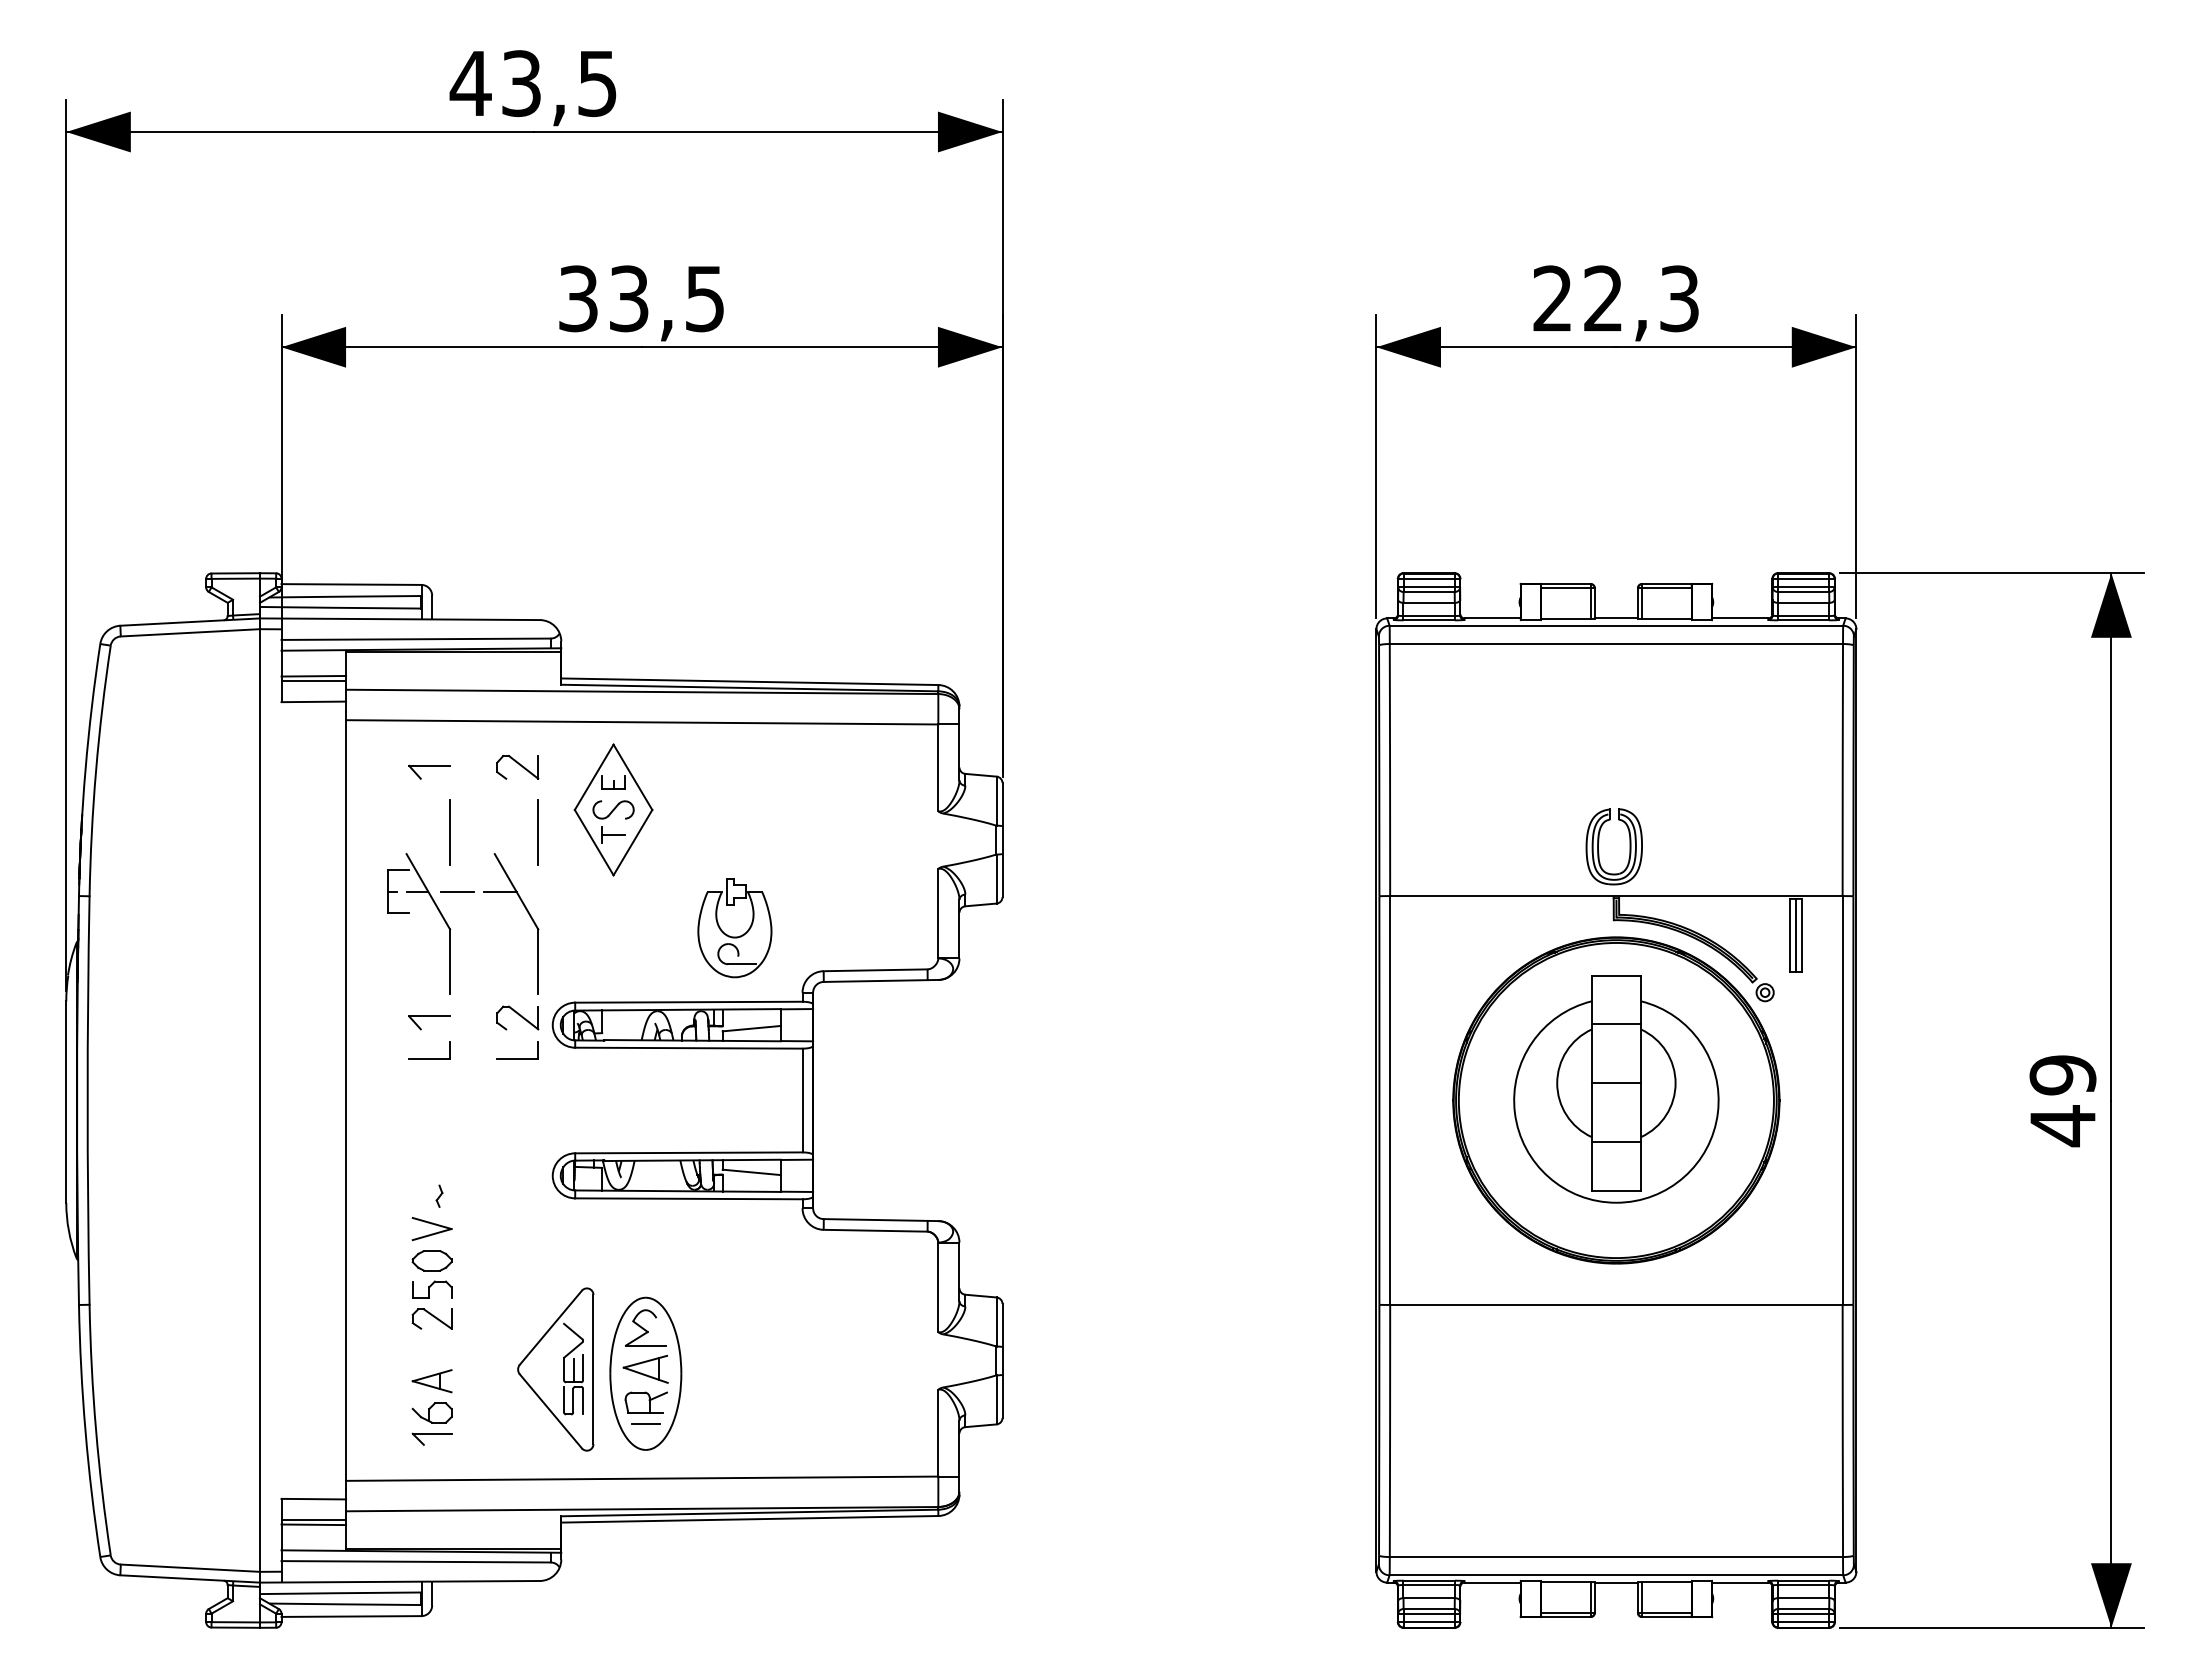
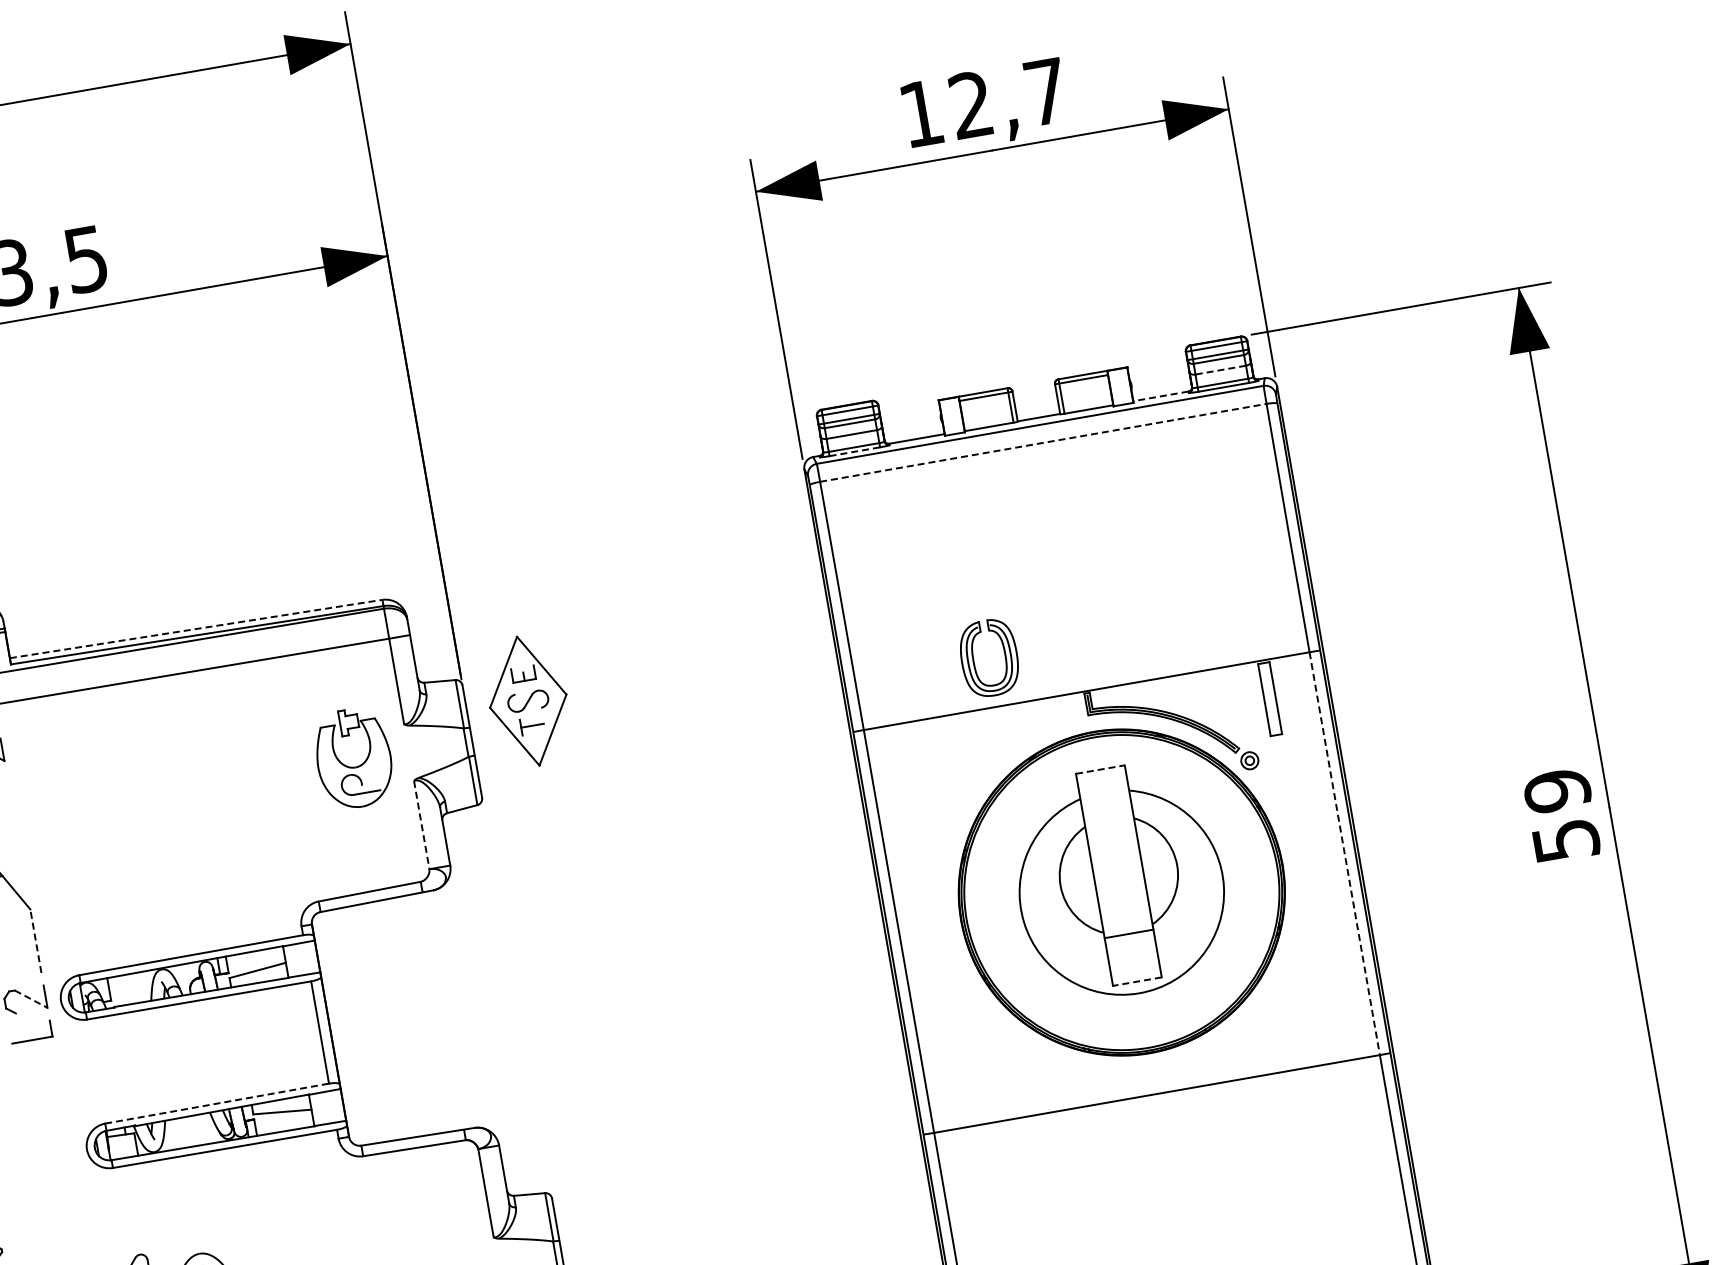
text: (1615, 298) -> (983, 102), 22,3 -> 12,7
line: (1803, 602) -> (1220, 369), solid -> dashed
line: (1740, 618) -> (1161, 396), solid -> dashed
line: (1429, 620) -> (855, 451), solid -> dashed
line: (1616, 644) -> (1043, 443), solid -> dashed
line: (749, 681) -> (195, 628), solid -> dashed
part: (613, 809) -> (528, 700), moved
line: (538, 832) -> (13, 813), removed
part: (1599, 841) -> (973, 655), moved
line: (938, 913) -> (421, 824), solid -> dashed
line: (1796, 935) -> (1270, 699), removed
part: (734, 936) -> (354, 766), moved
line: (538, 961) -> (36, 940), solid -> dashed
line: (1616, 975) -> (1100, 769), solid -> dashed
line: (524, 1018) -> (32, 999), solid -> dashed
line: (1616, 1024) -> (1108, 817), removed
line: (1616, 1083) -> (1119, 875), removed
line: (1842, 1101) -> (1344, 854), solid -> dashed
text: (2063, 1126) -> (1566, 841), 49 -> 59
line: (688, 1152) -> (216, 1103), solid -> dashed
line: (1616, 1190) -> (1137, 981), solid -> dashed

